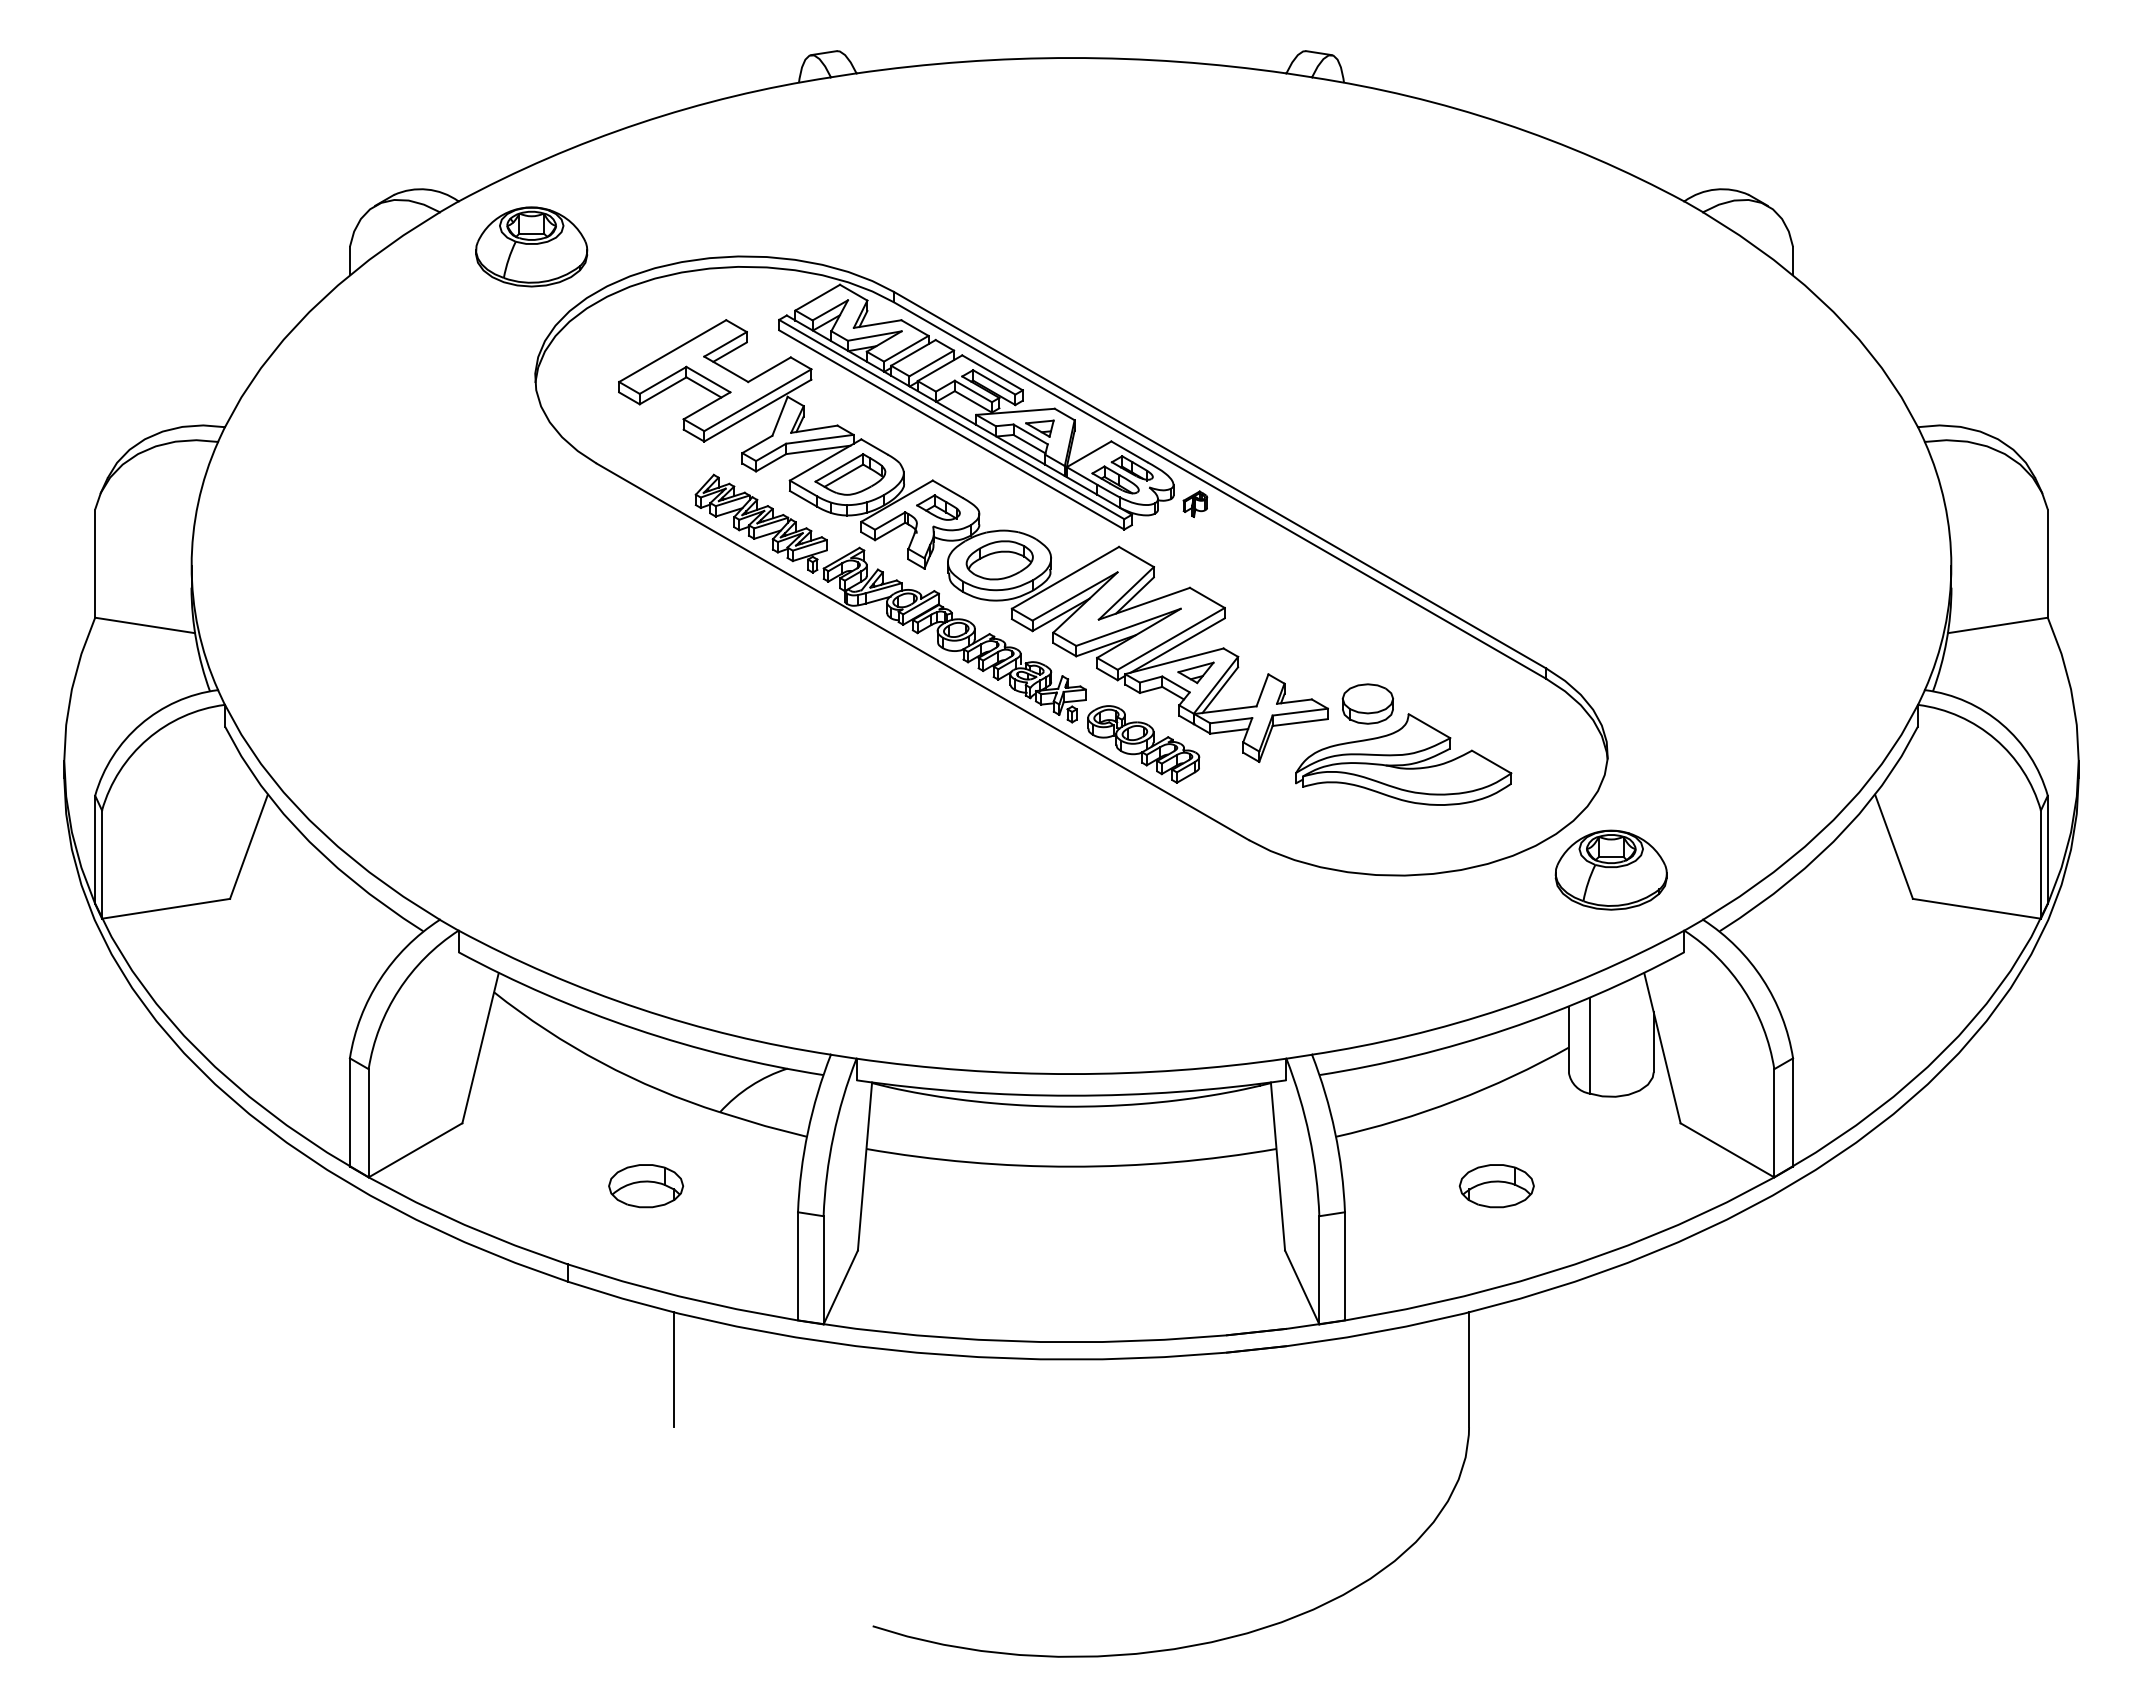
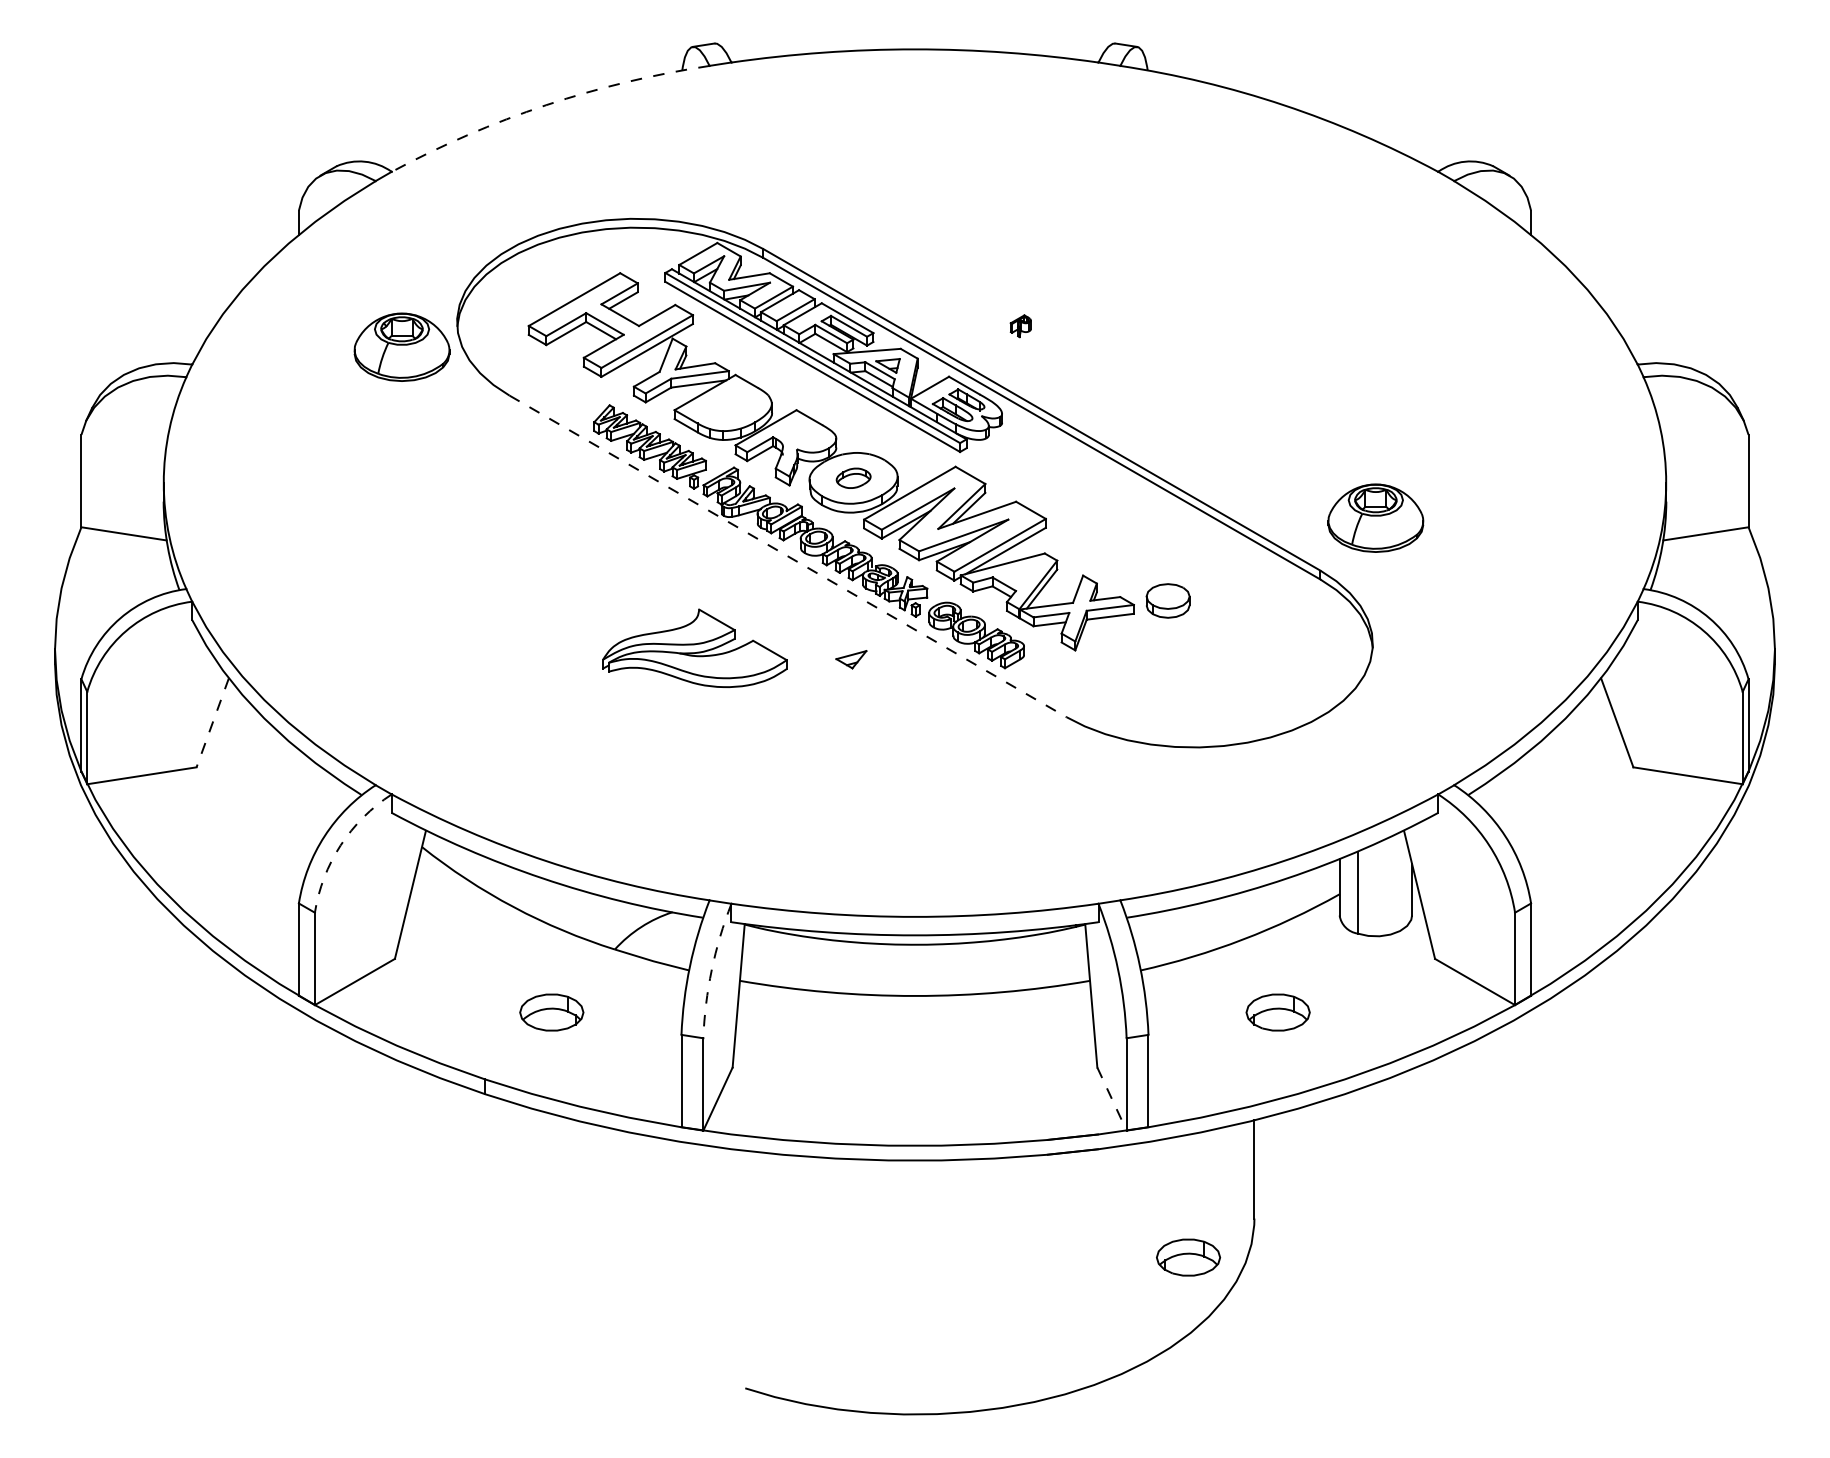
arc: (639, 123) -> (546, 105), solid -> dashed
part: (531, 246) -> (401, 346), moved
part: (850, 474) -> (726, 404), removed
part: (1195, 503) -> (1020, 325), moved
part: (938, 507) -> (801, 433), removed
part: (999, 560) -> (853, 478), size x0.6
line: (922, 651) -> (787, 556), solid -> dashed
part: (1195, 672) -> (850, 659), moved
part: (1403, 759) -> (694, 648), moved
line: (248, 847) -> (212, 723), solid -> dashed
part: (1610, 869) -> (1375, 517), moved
arc: (398, 990) -> (340, 845), solid -> dashed
arc: (833, 1136) -> (711, 970), solid -> dashed
line: (1302, 1287) -> (1112, 1099), solid -> dashed
line: (673, 1369) -> (575, 1169), removed
part: (1391, 1473) -> (1188, 1257), added

